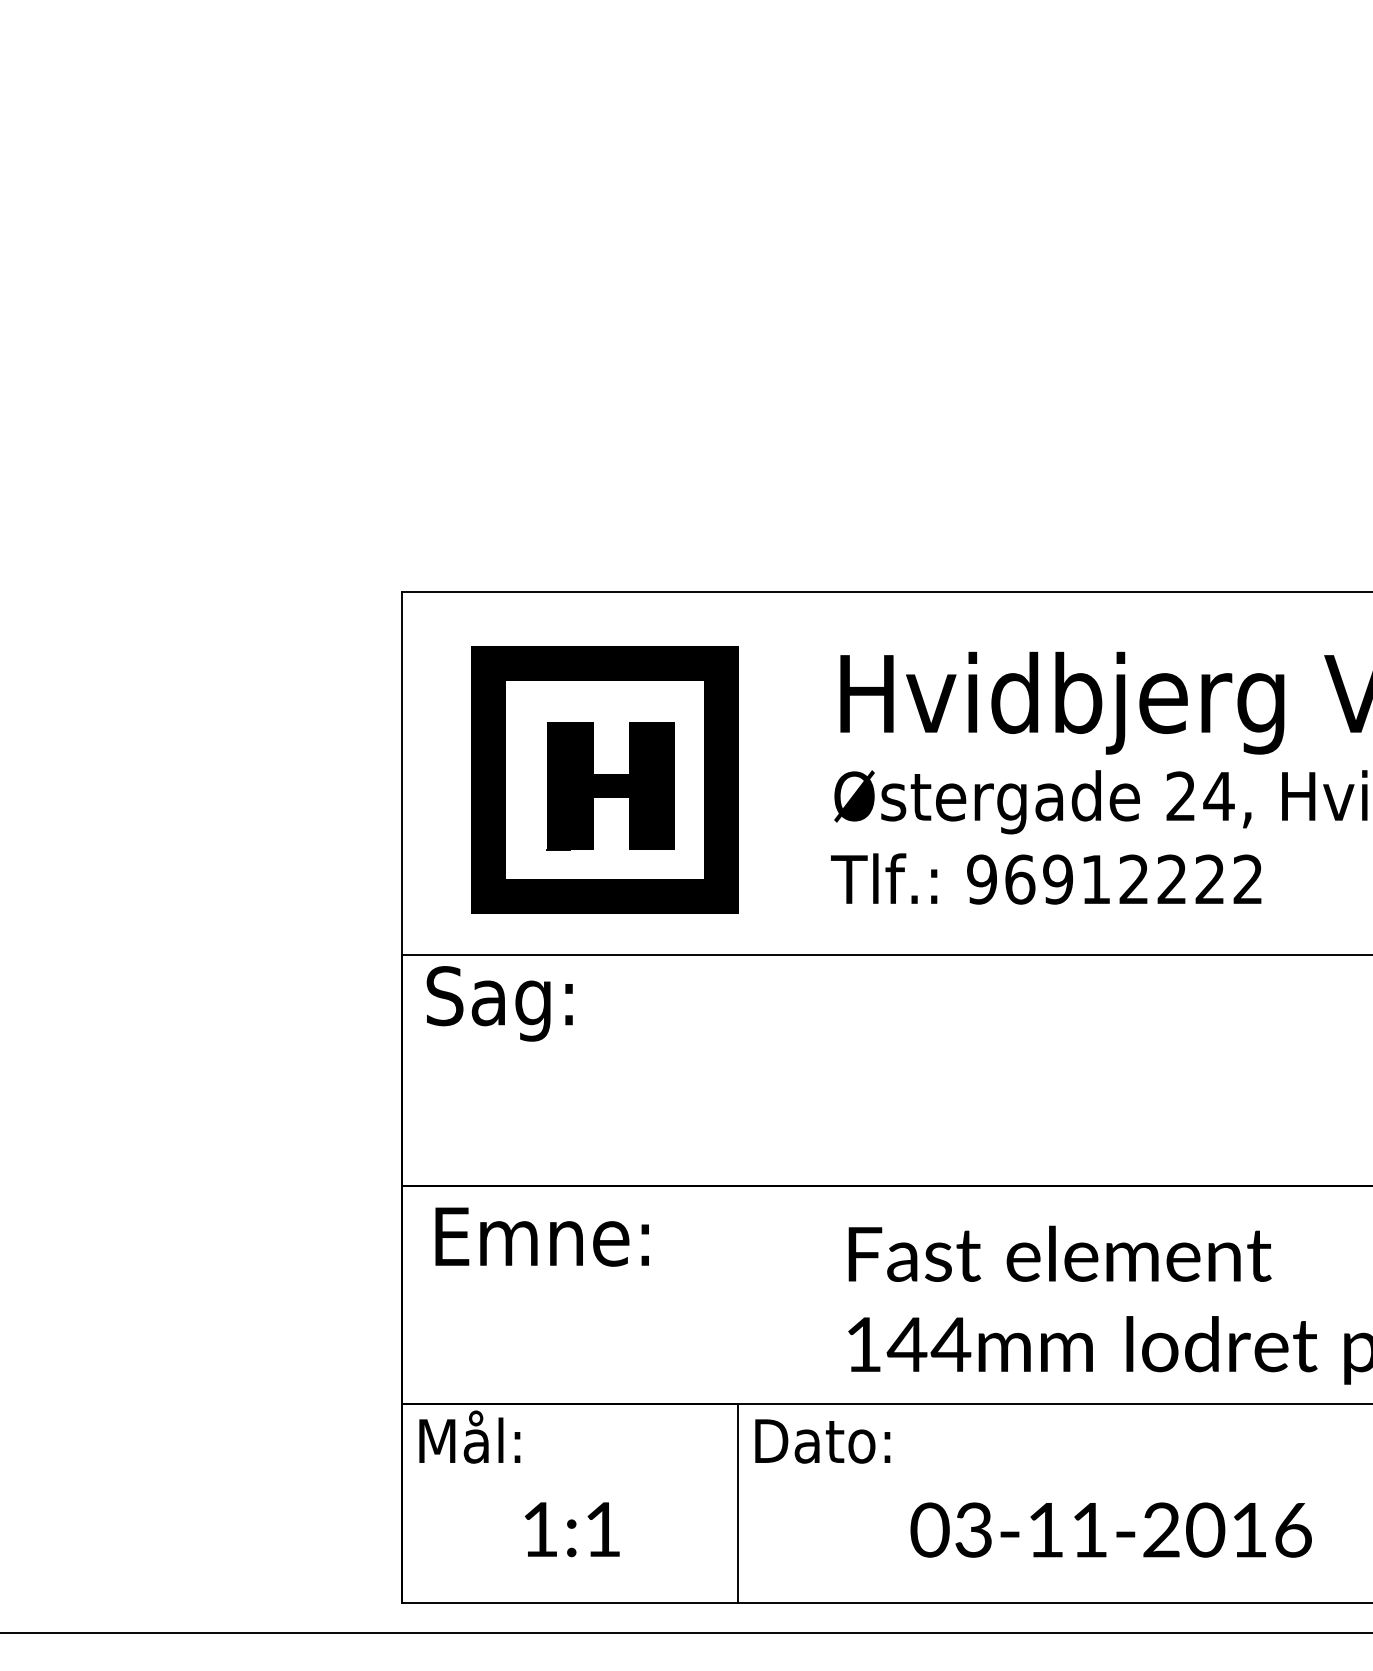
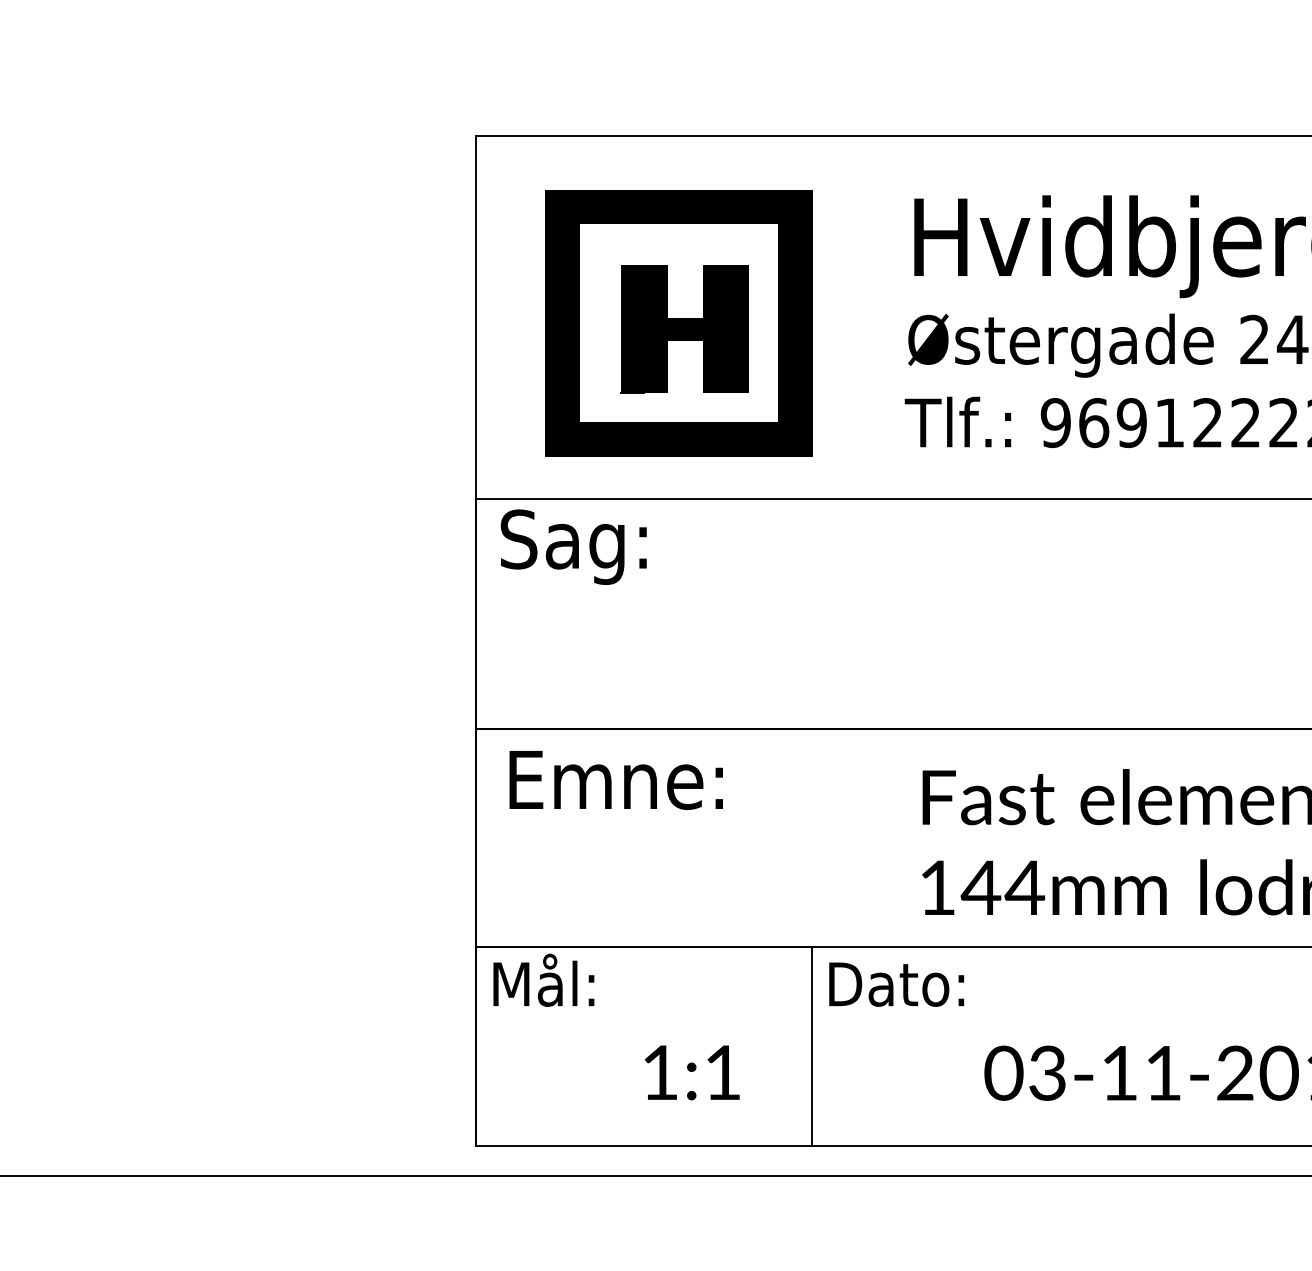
text: (571, 1529) -> (691, 1072), moved

